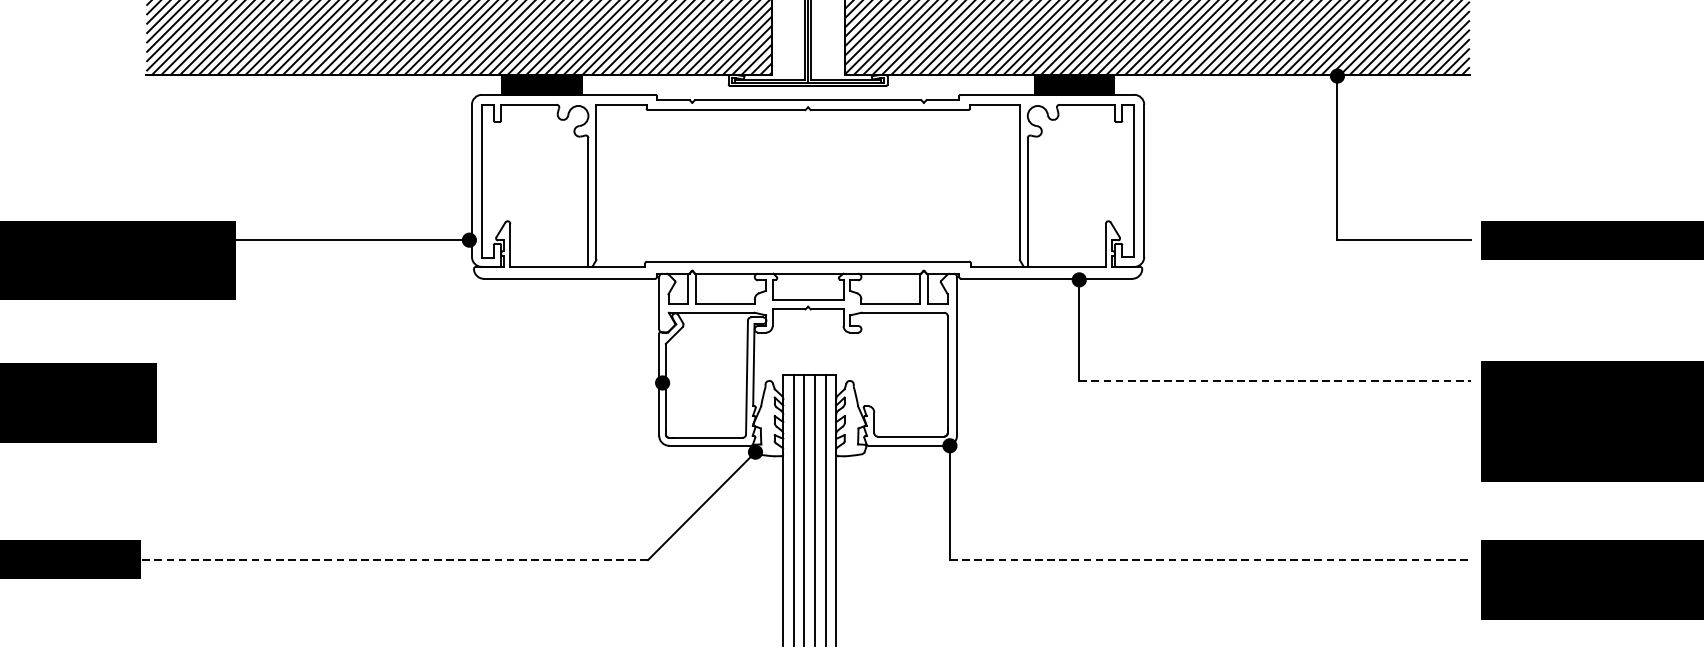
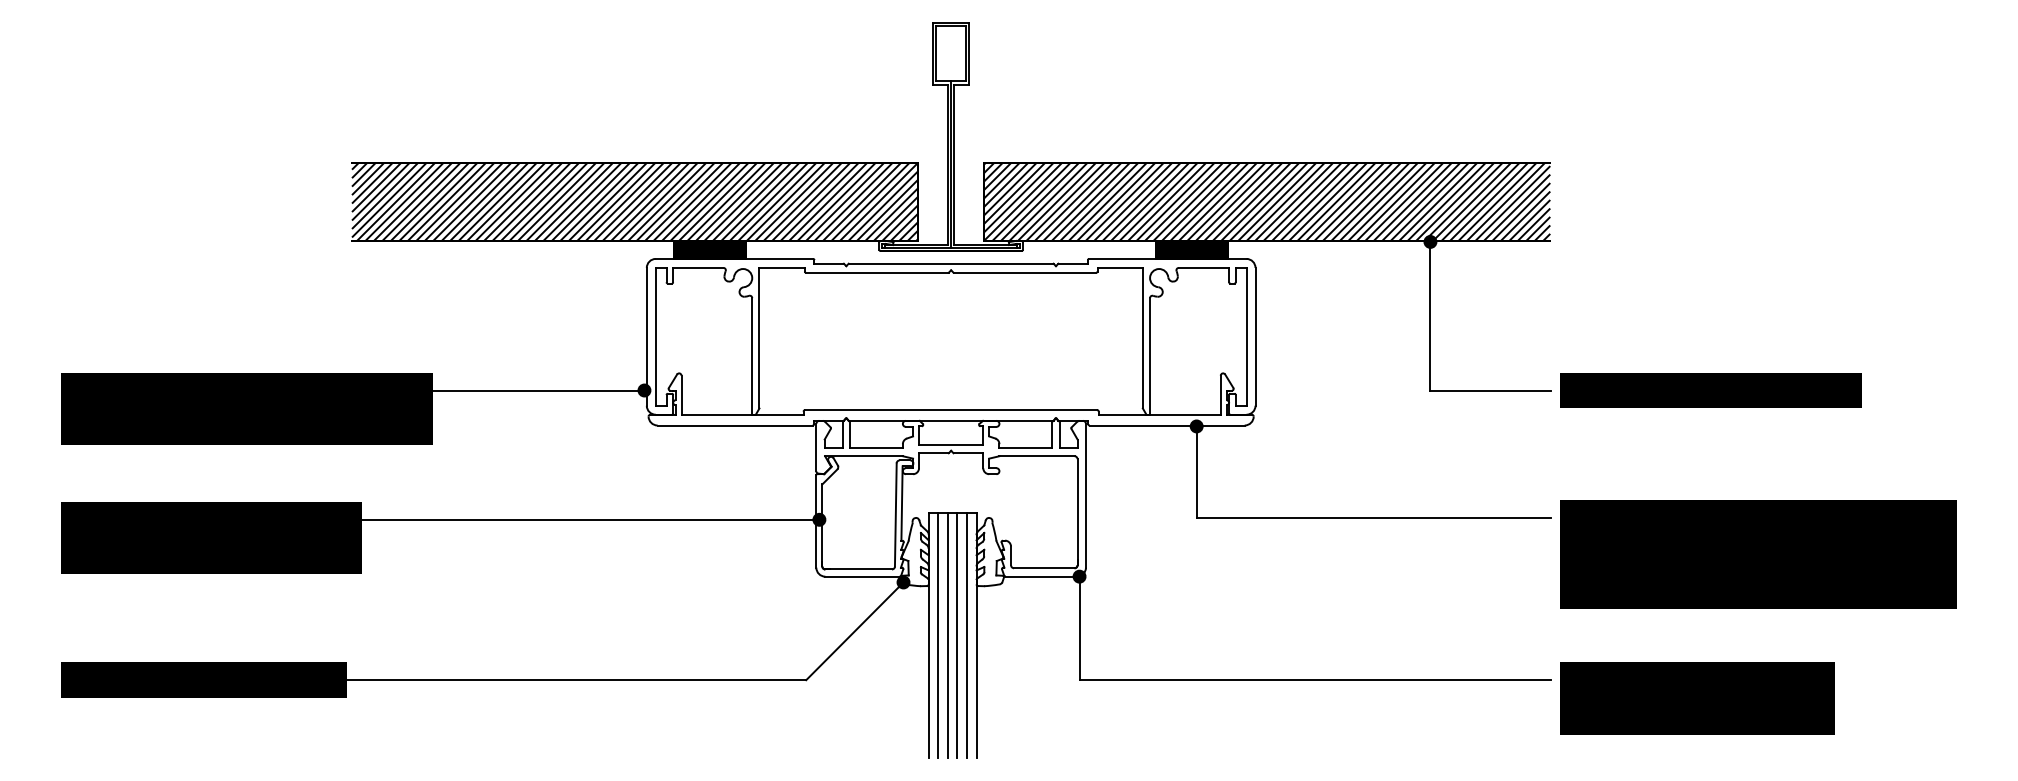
line: (1275, 381) -> (1374, 518), dashed -> solid
line: (379, 382) -> (563, 519), added
line: (365, 560) -> (550, 680), dashed -> solid
line: (1210, 560) -> (1315, 680), dashed -> solid

